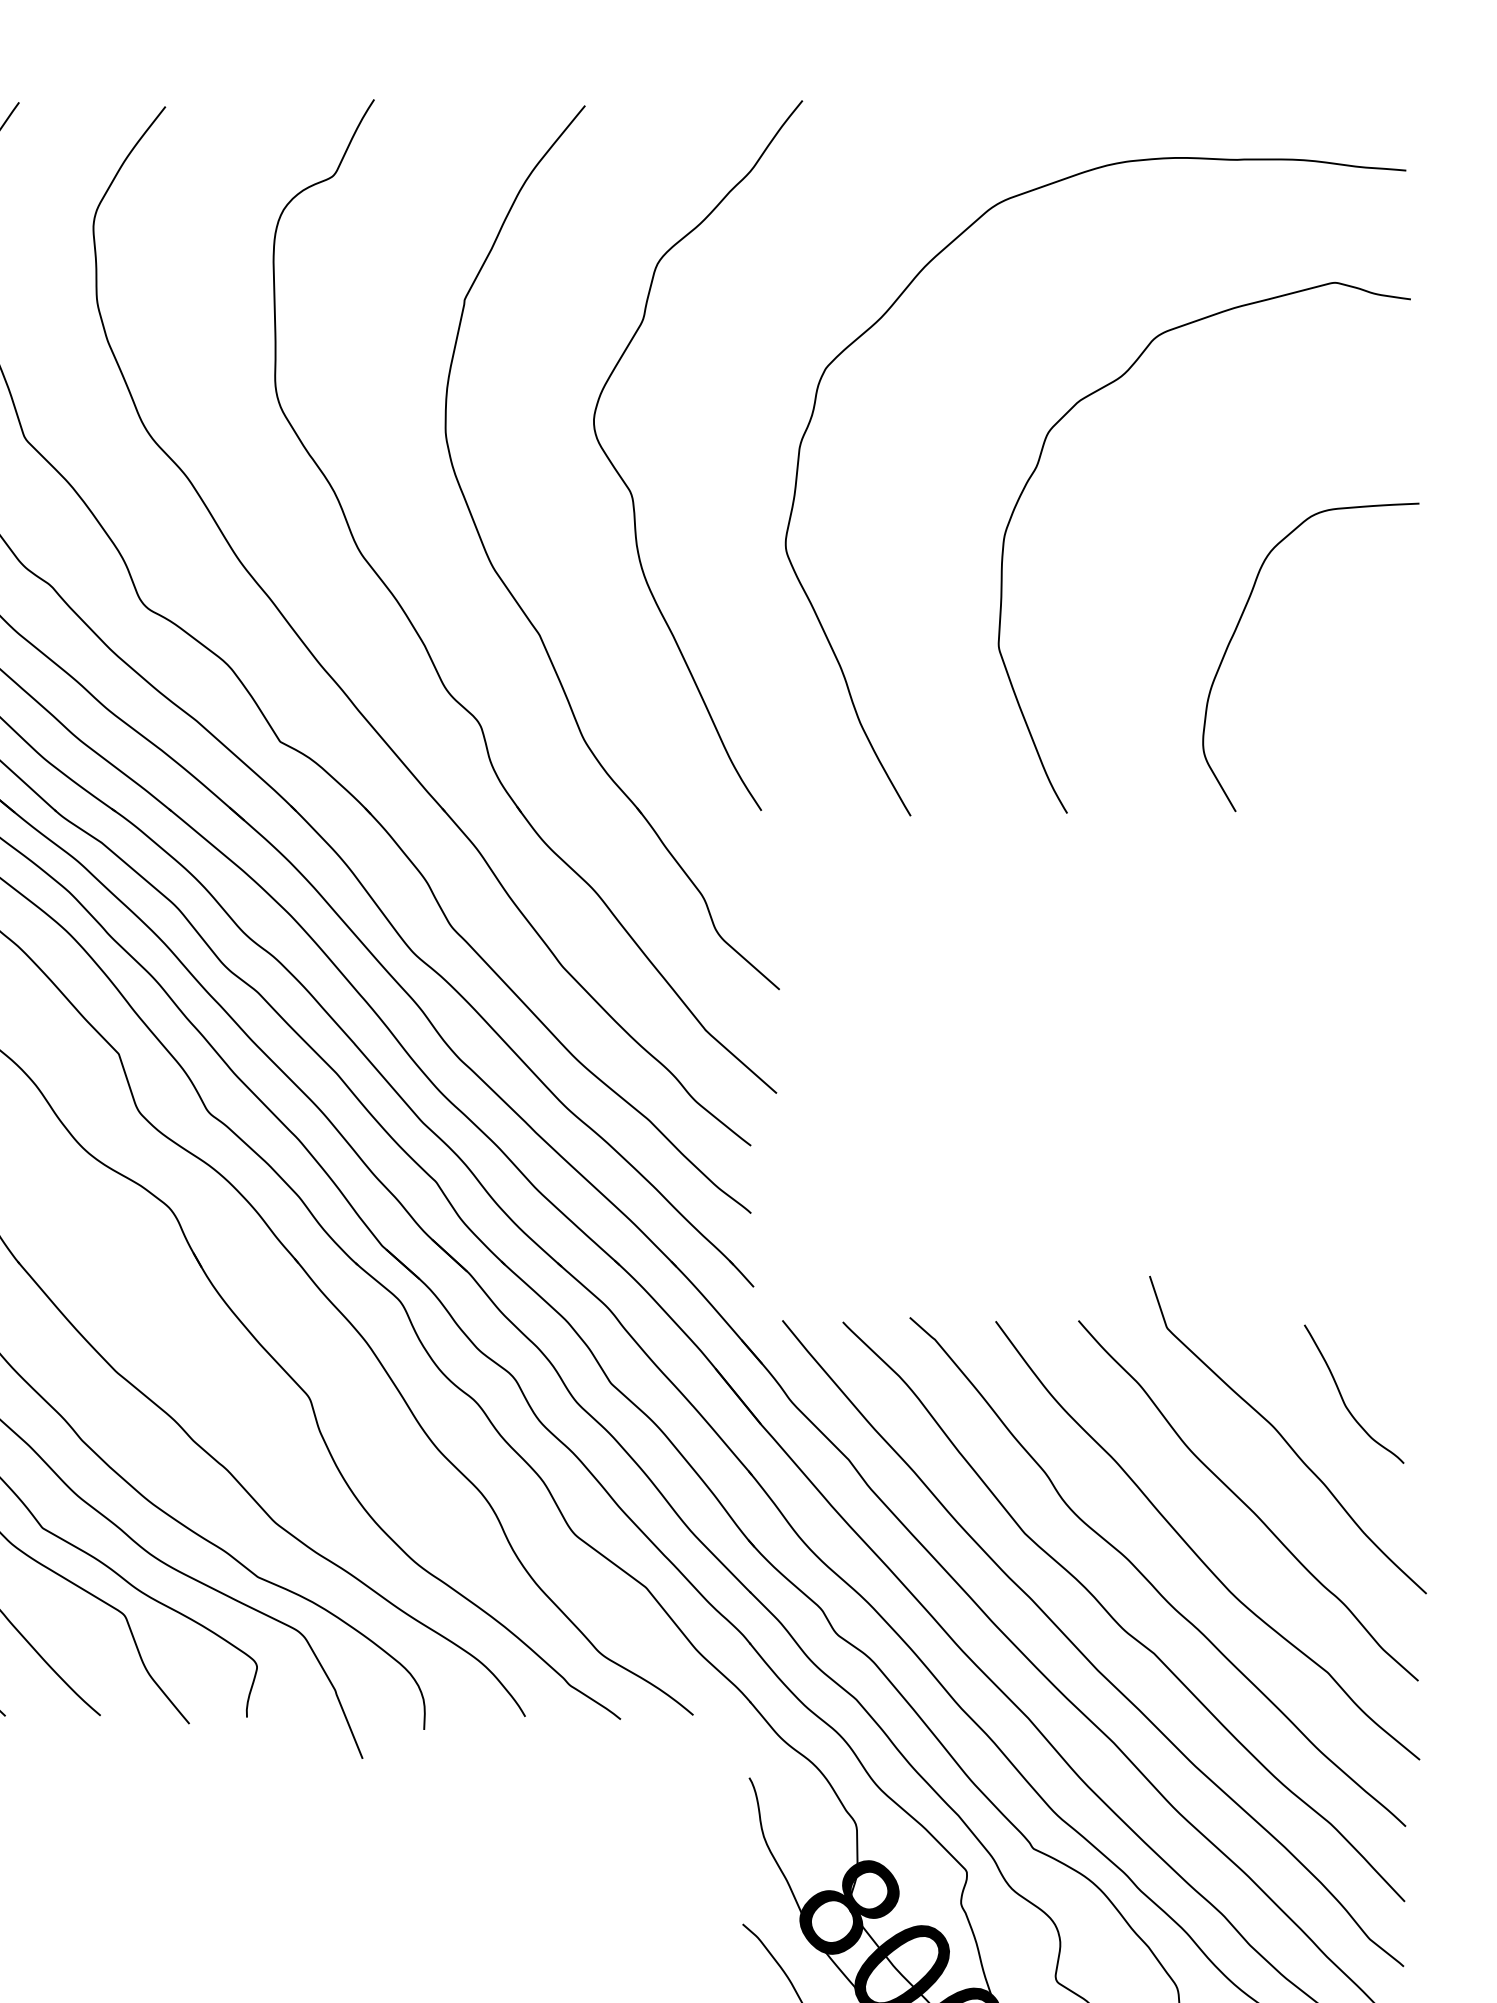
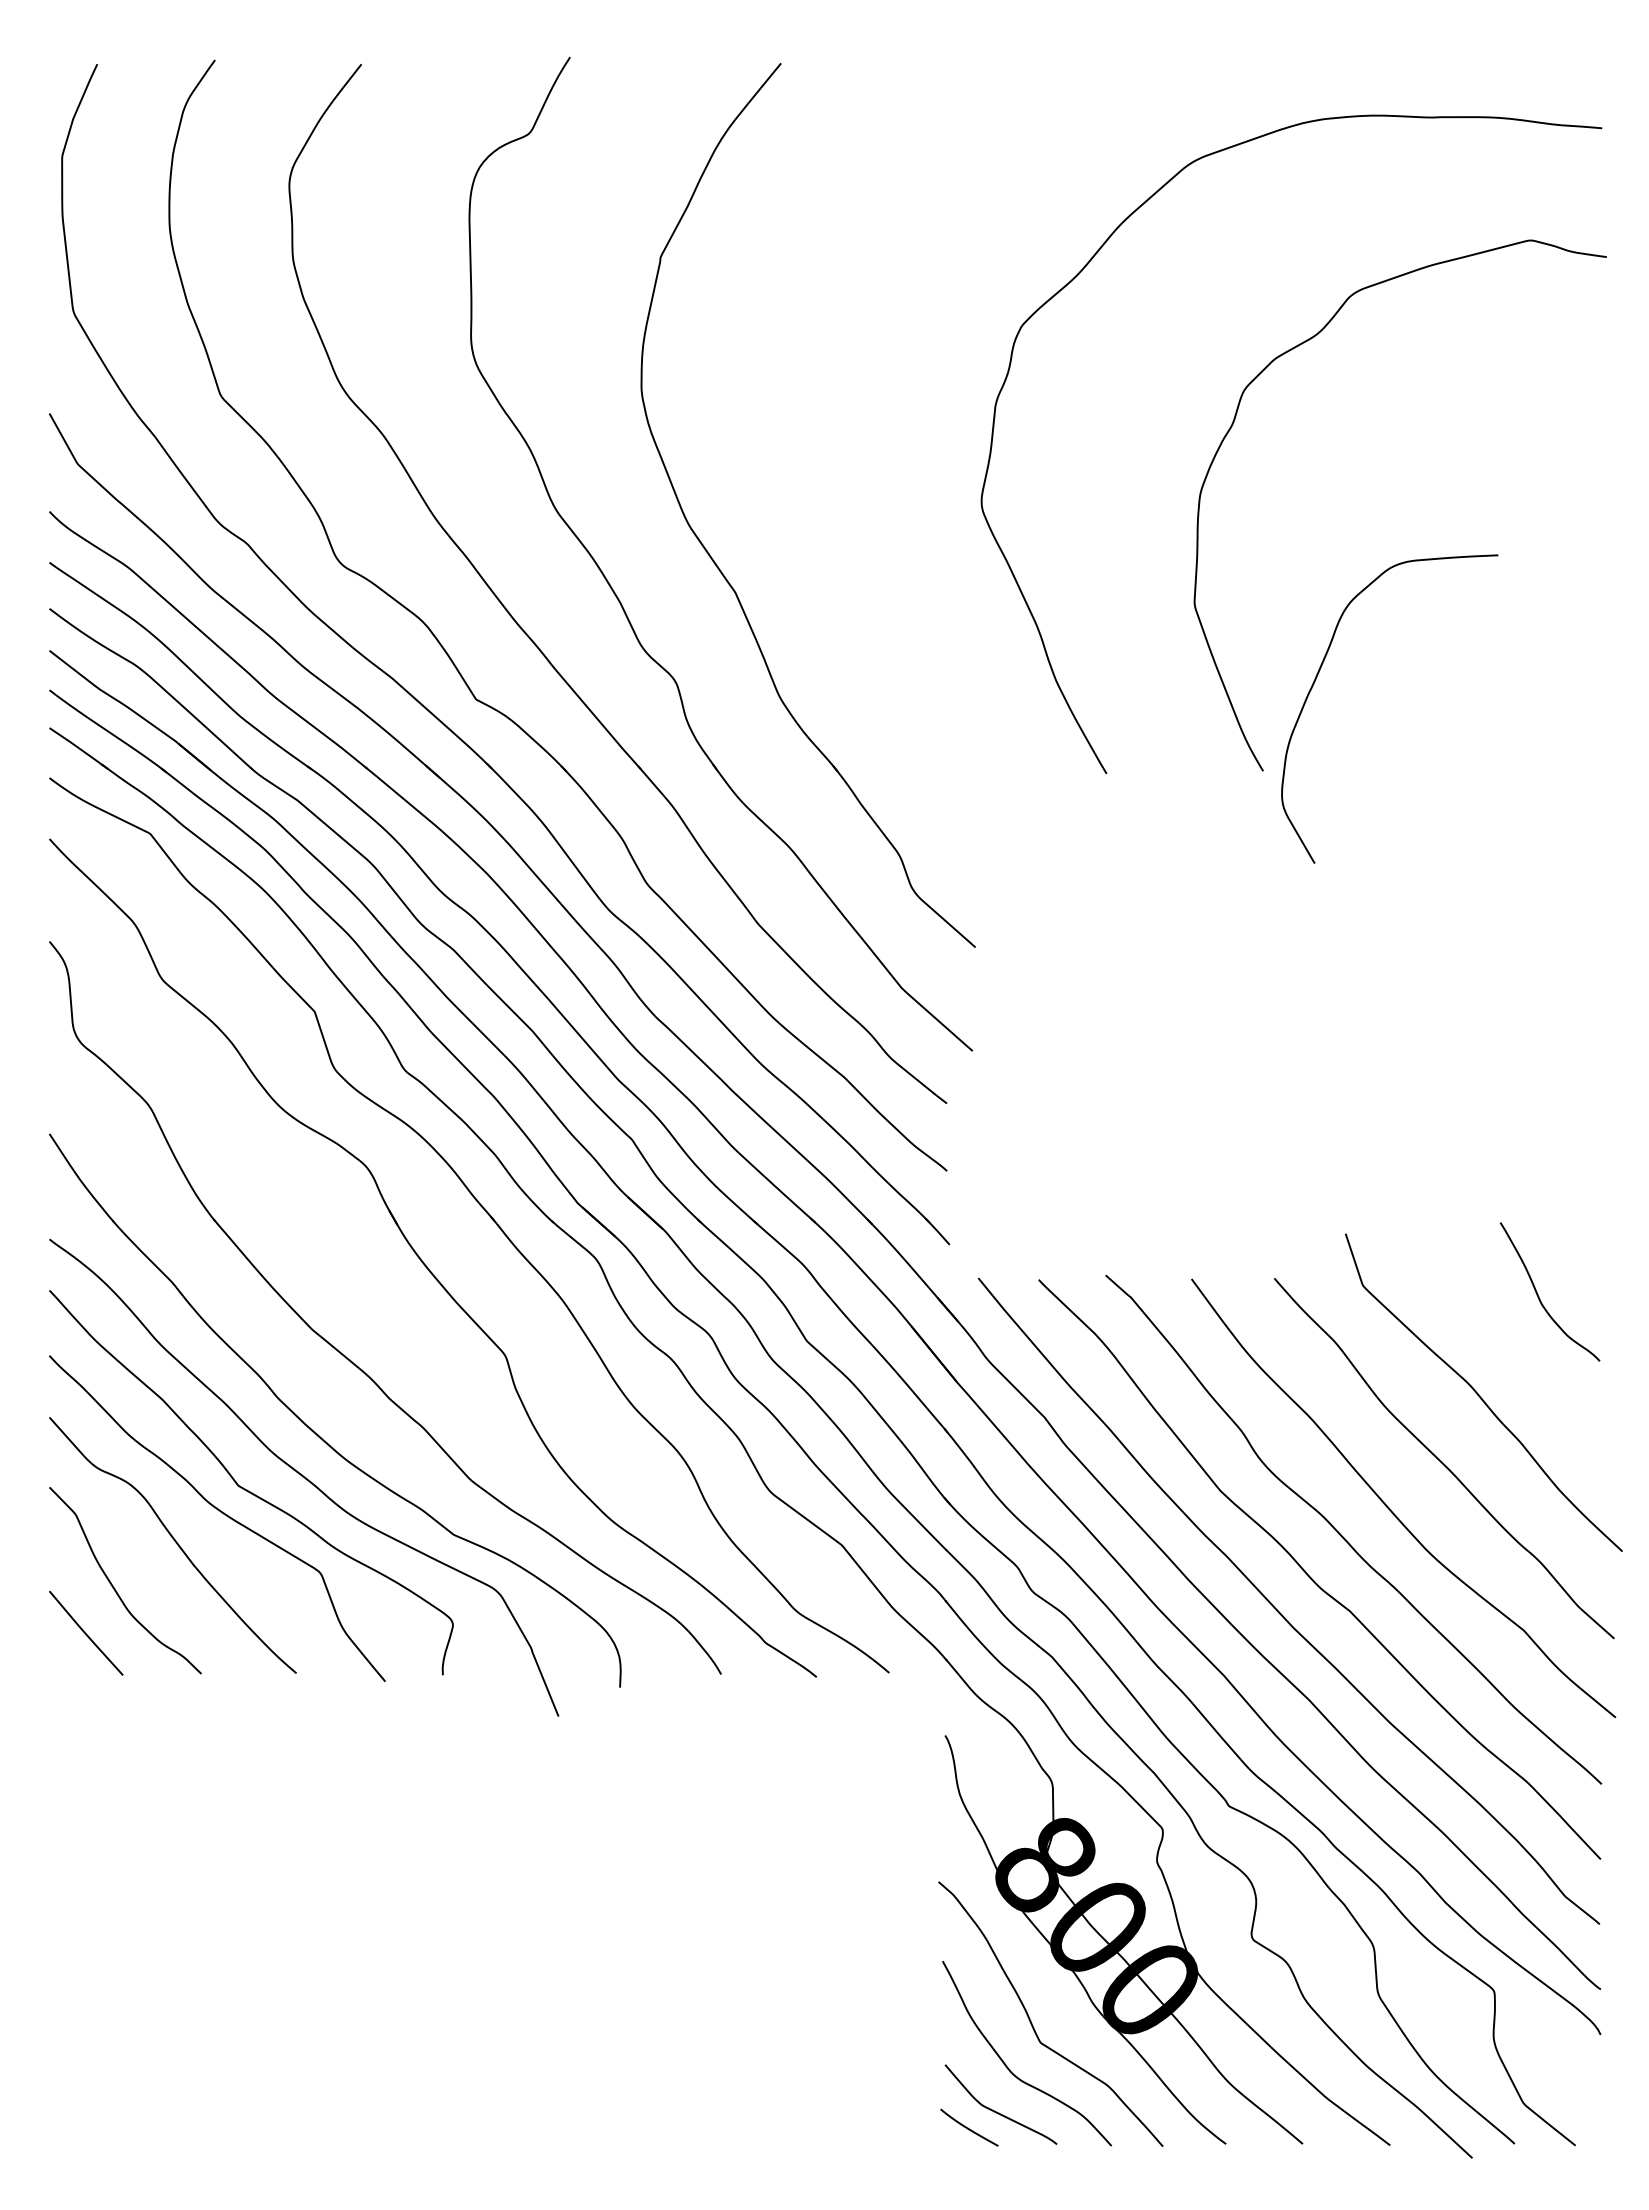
curve: (630, 489) -> (826, 447), removed
curve: (1239, 623) -> (1318, 675), moved
curve: (1343, 1398) -> (1539, 1296), moved

